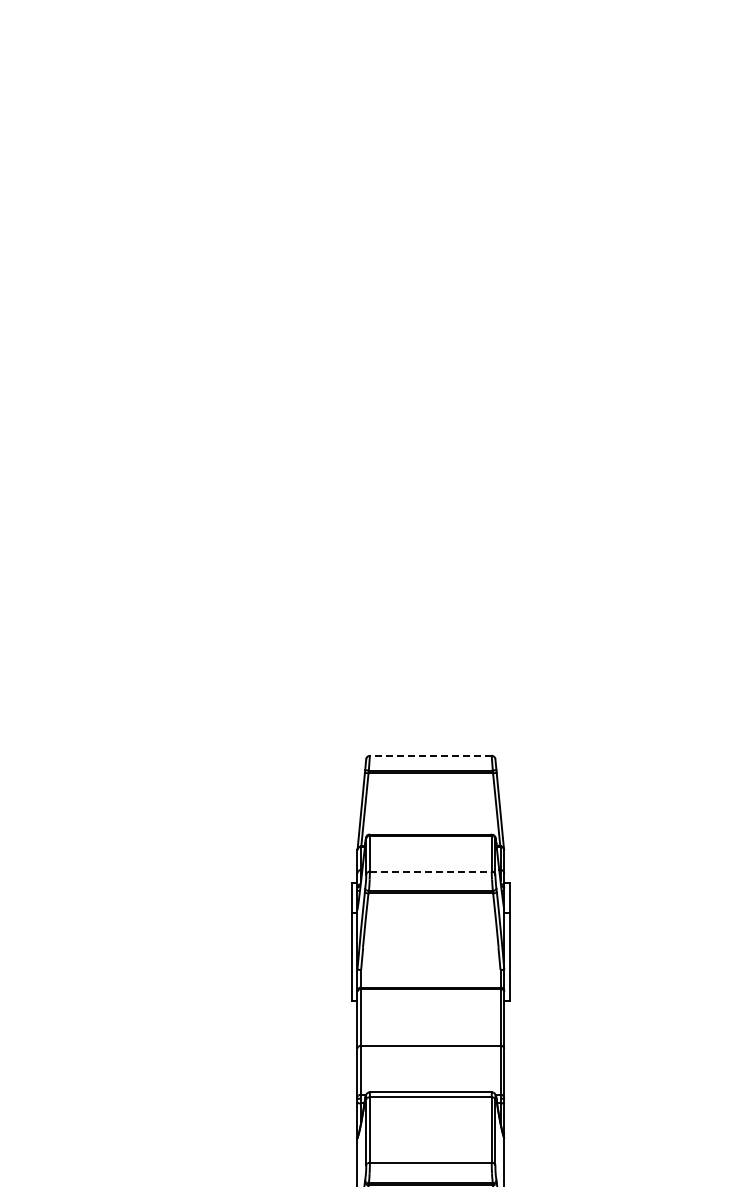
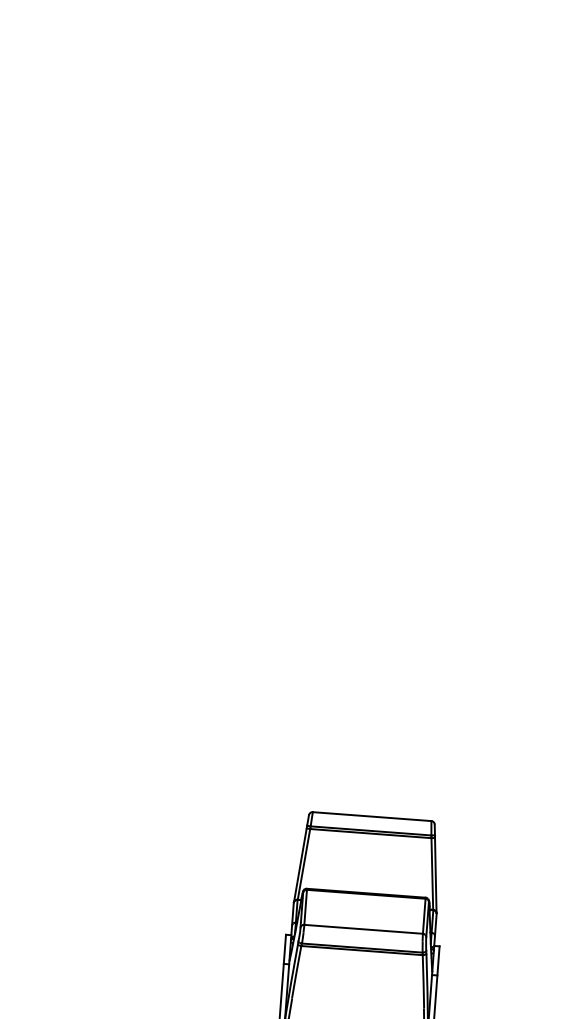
line: (430, 755) -> (371, 816), dashed -> solid
line: (430, 871) -> (363, 929), dashed -> solid

